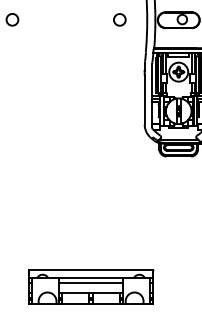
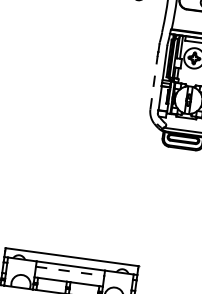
line: (144, 99) -> (153, 82), solid -> dashed
line: (91, 283) -> (70, 271), solid -> dashed

